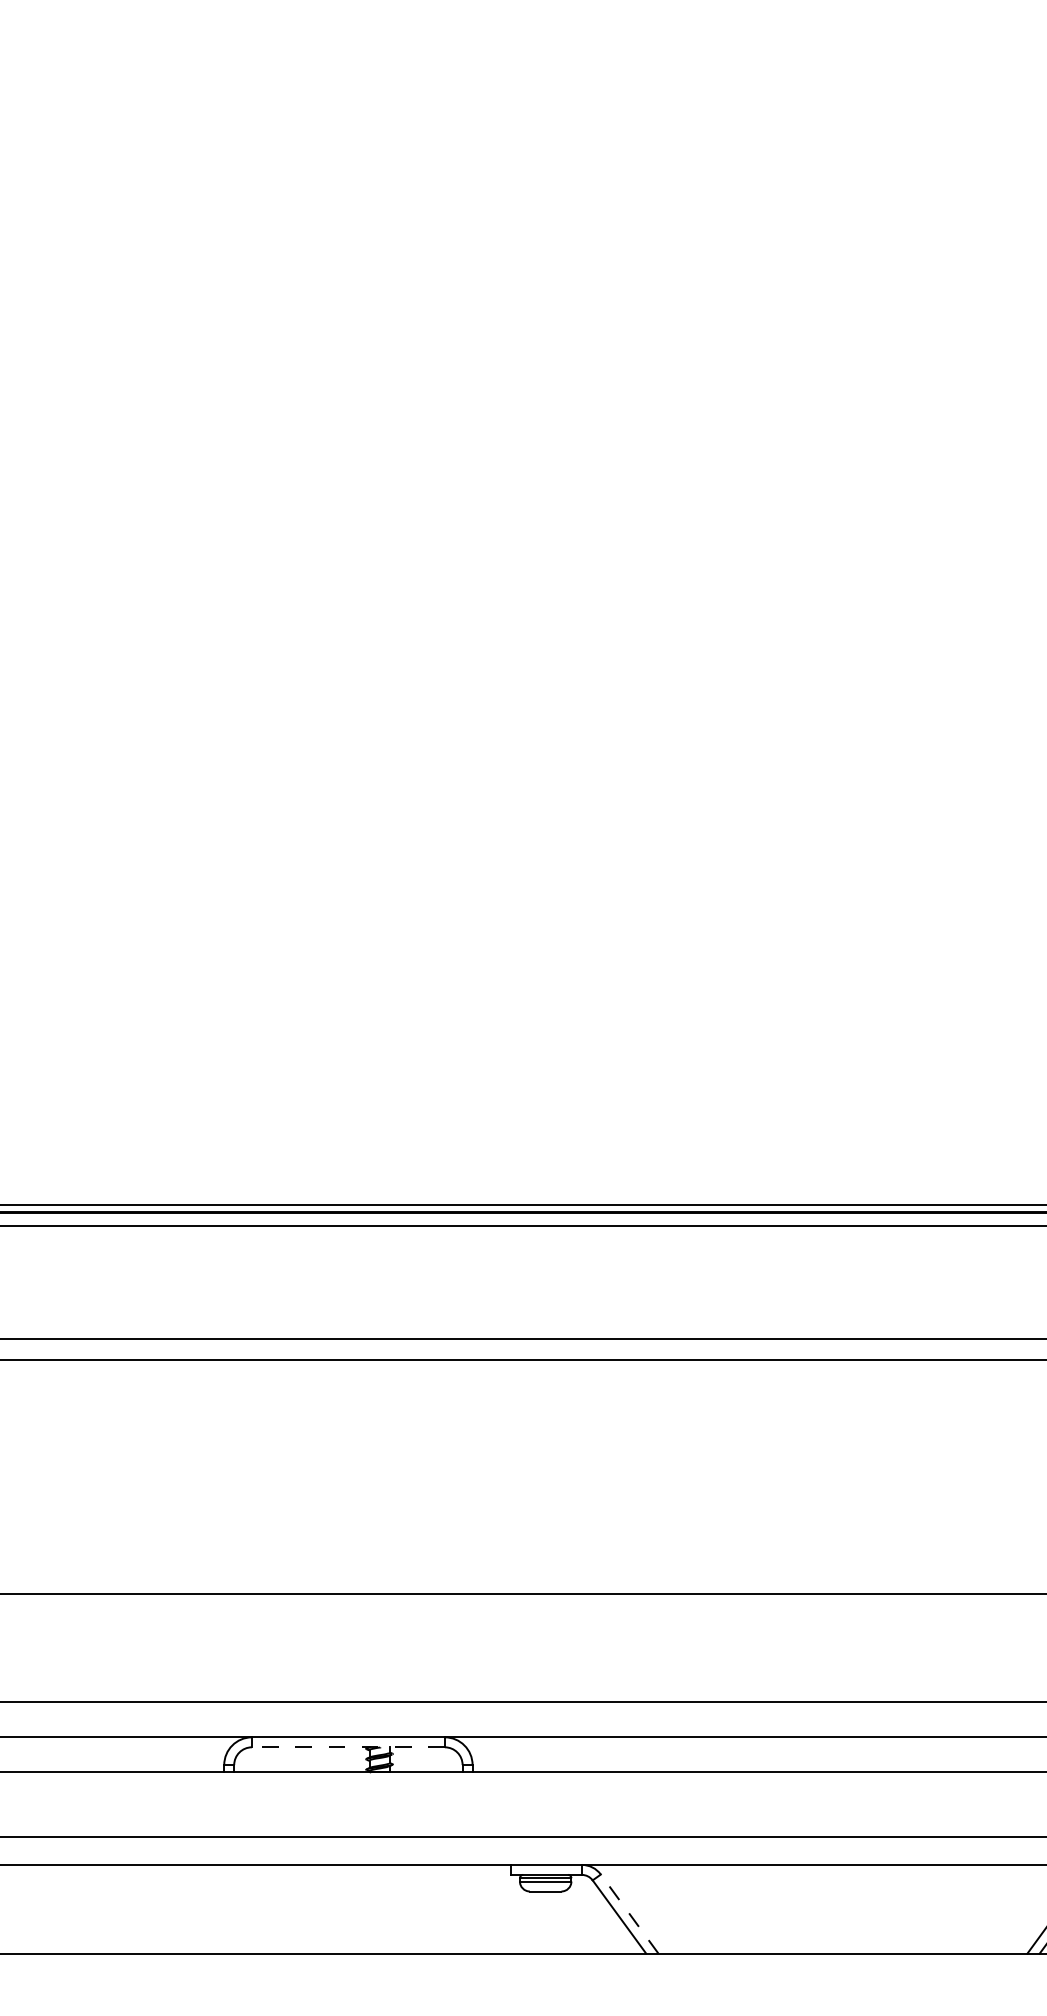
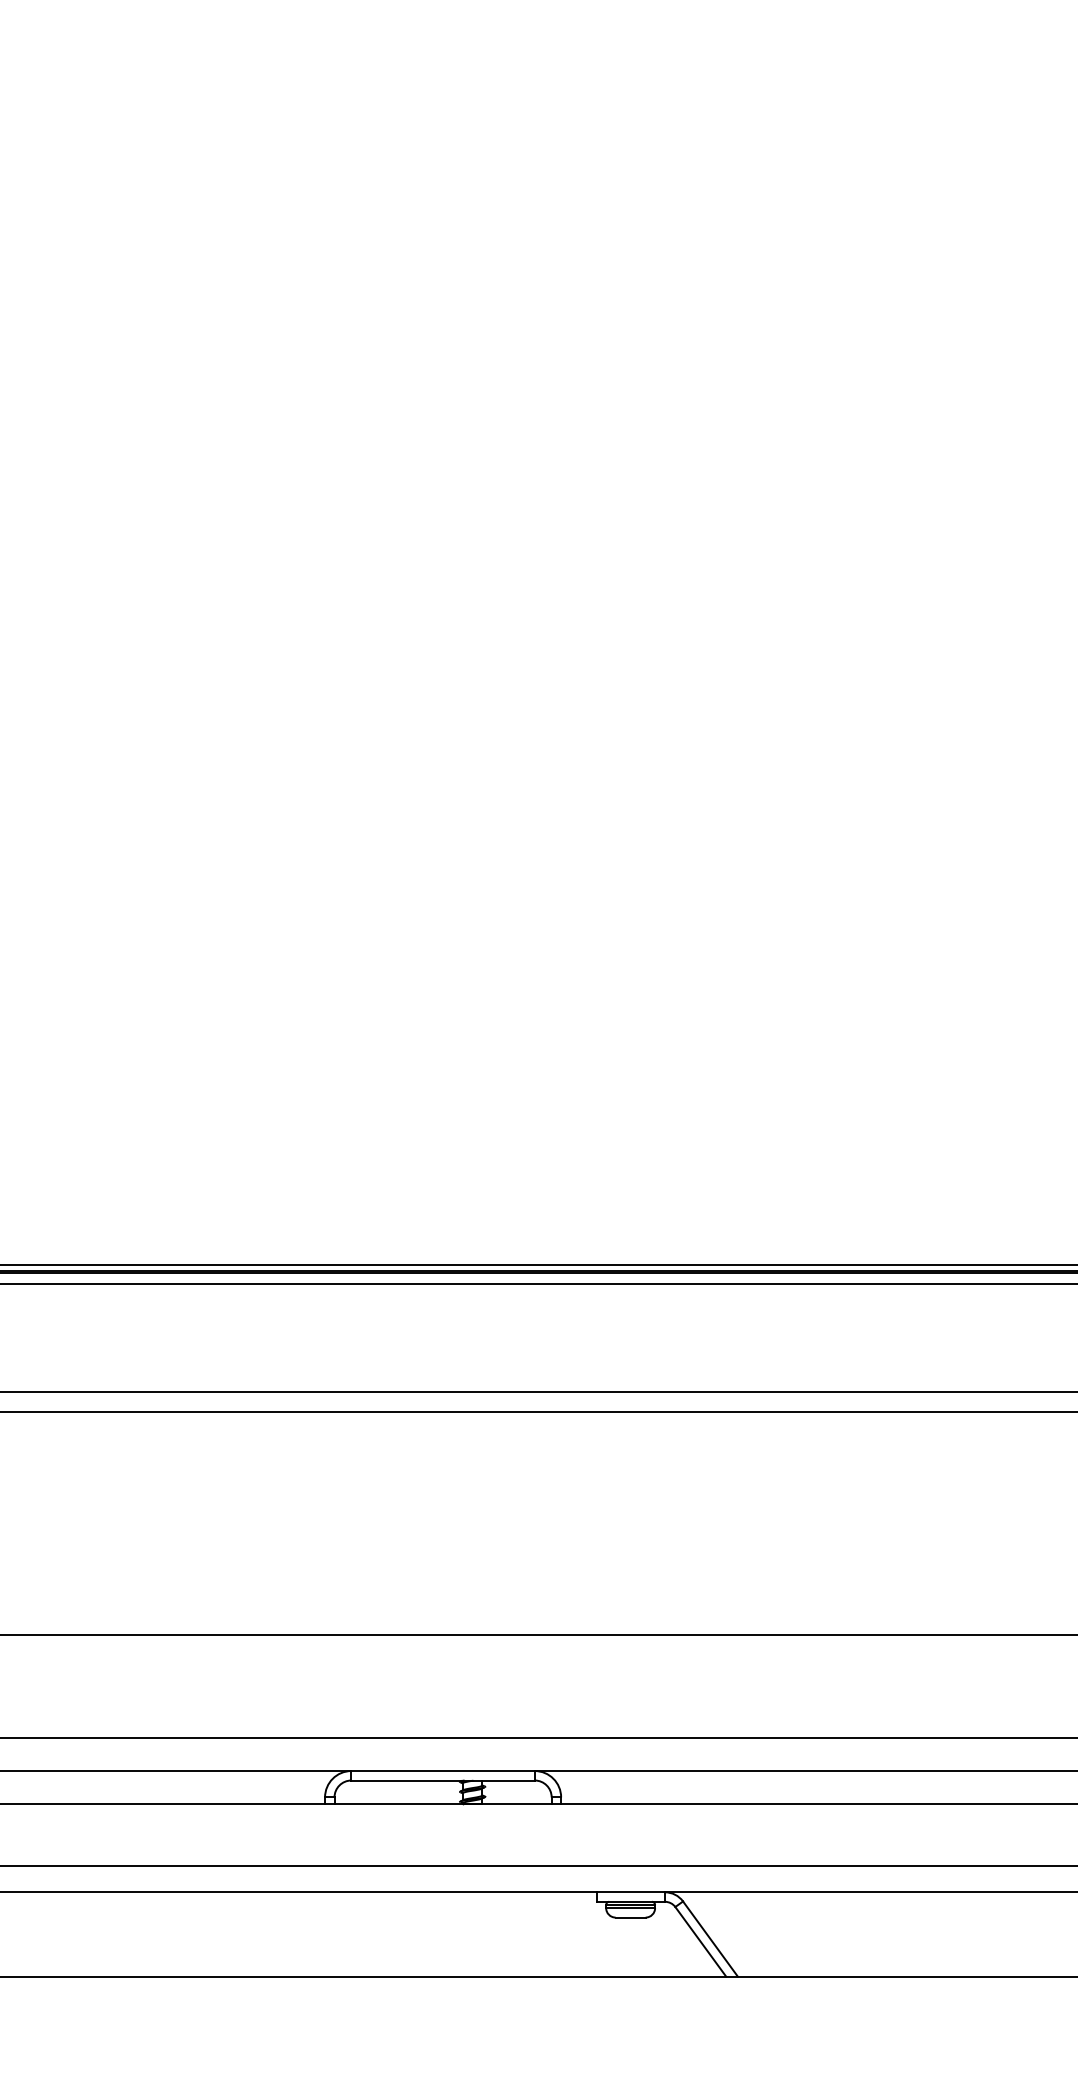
line: (348, 1747) -> (443, 1780), dashed -> solid
line: (629, 1914) -> (710, 1939), dashed -> solid

